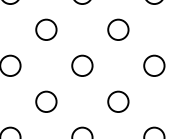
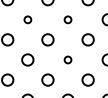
circle: (45, 29) -> (27, 19), size x0.6
circle: (117, 29) -> (67, 19), size x0.6
circle: (117, 100) -> (67, 59), size x0.6

